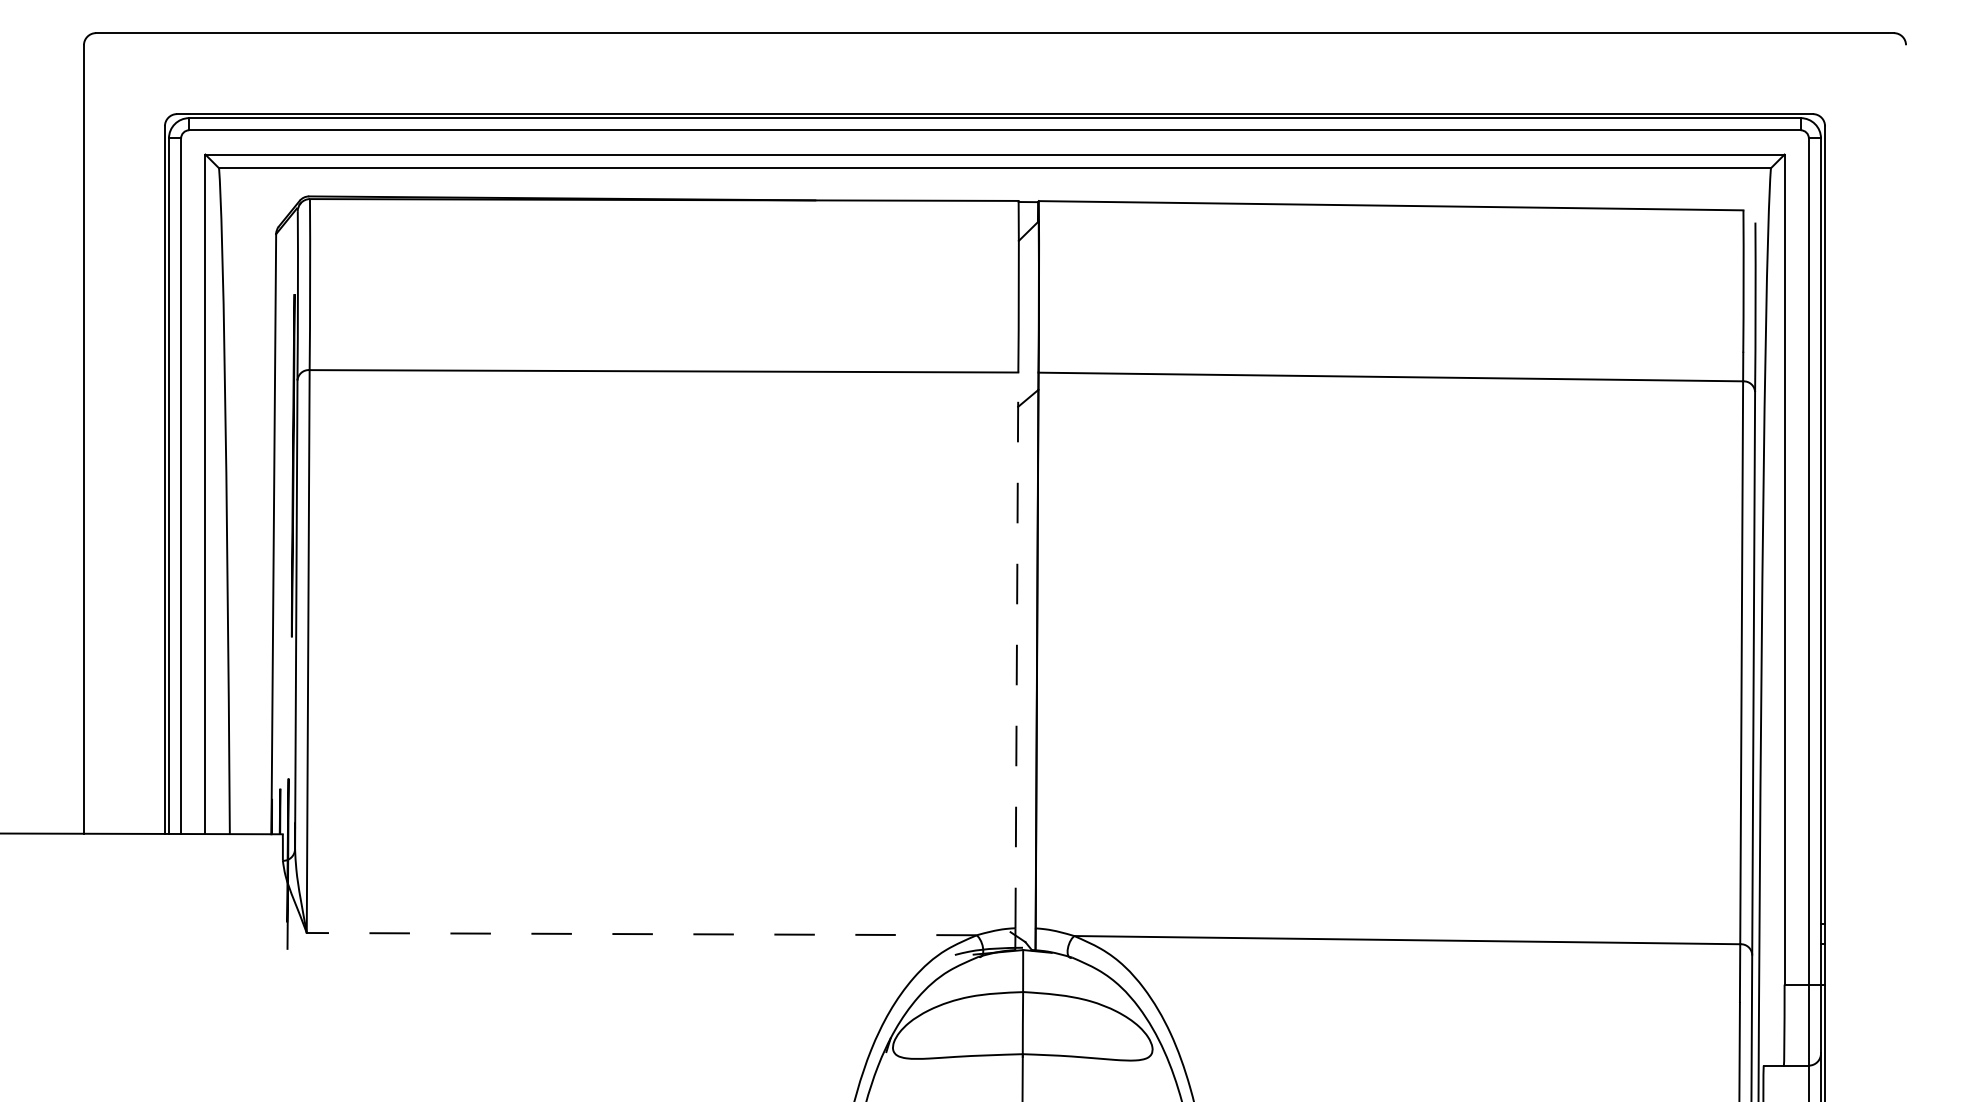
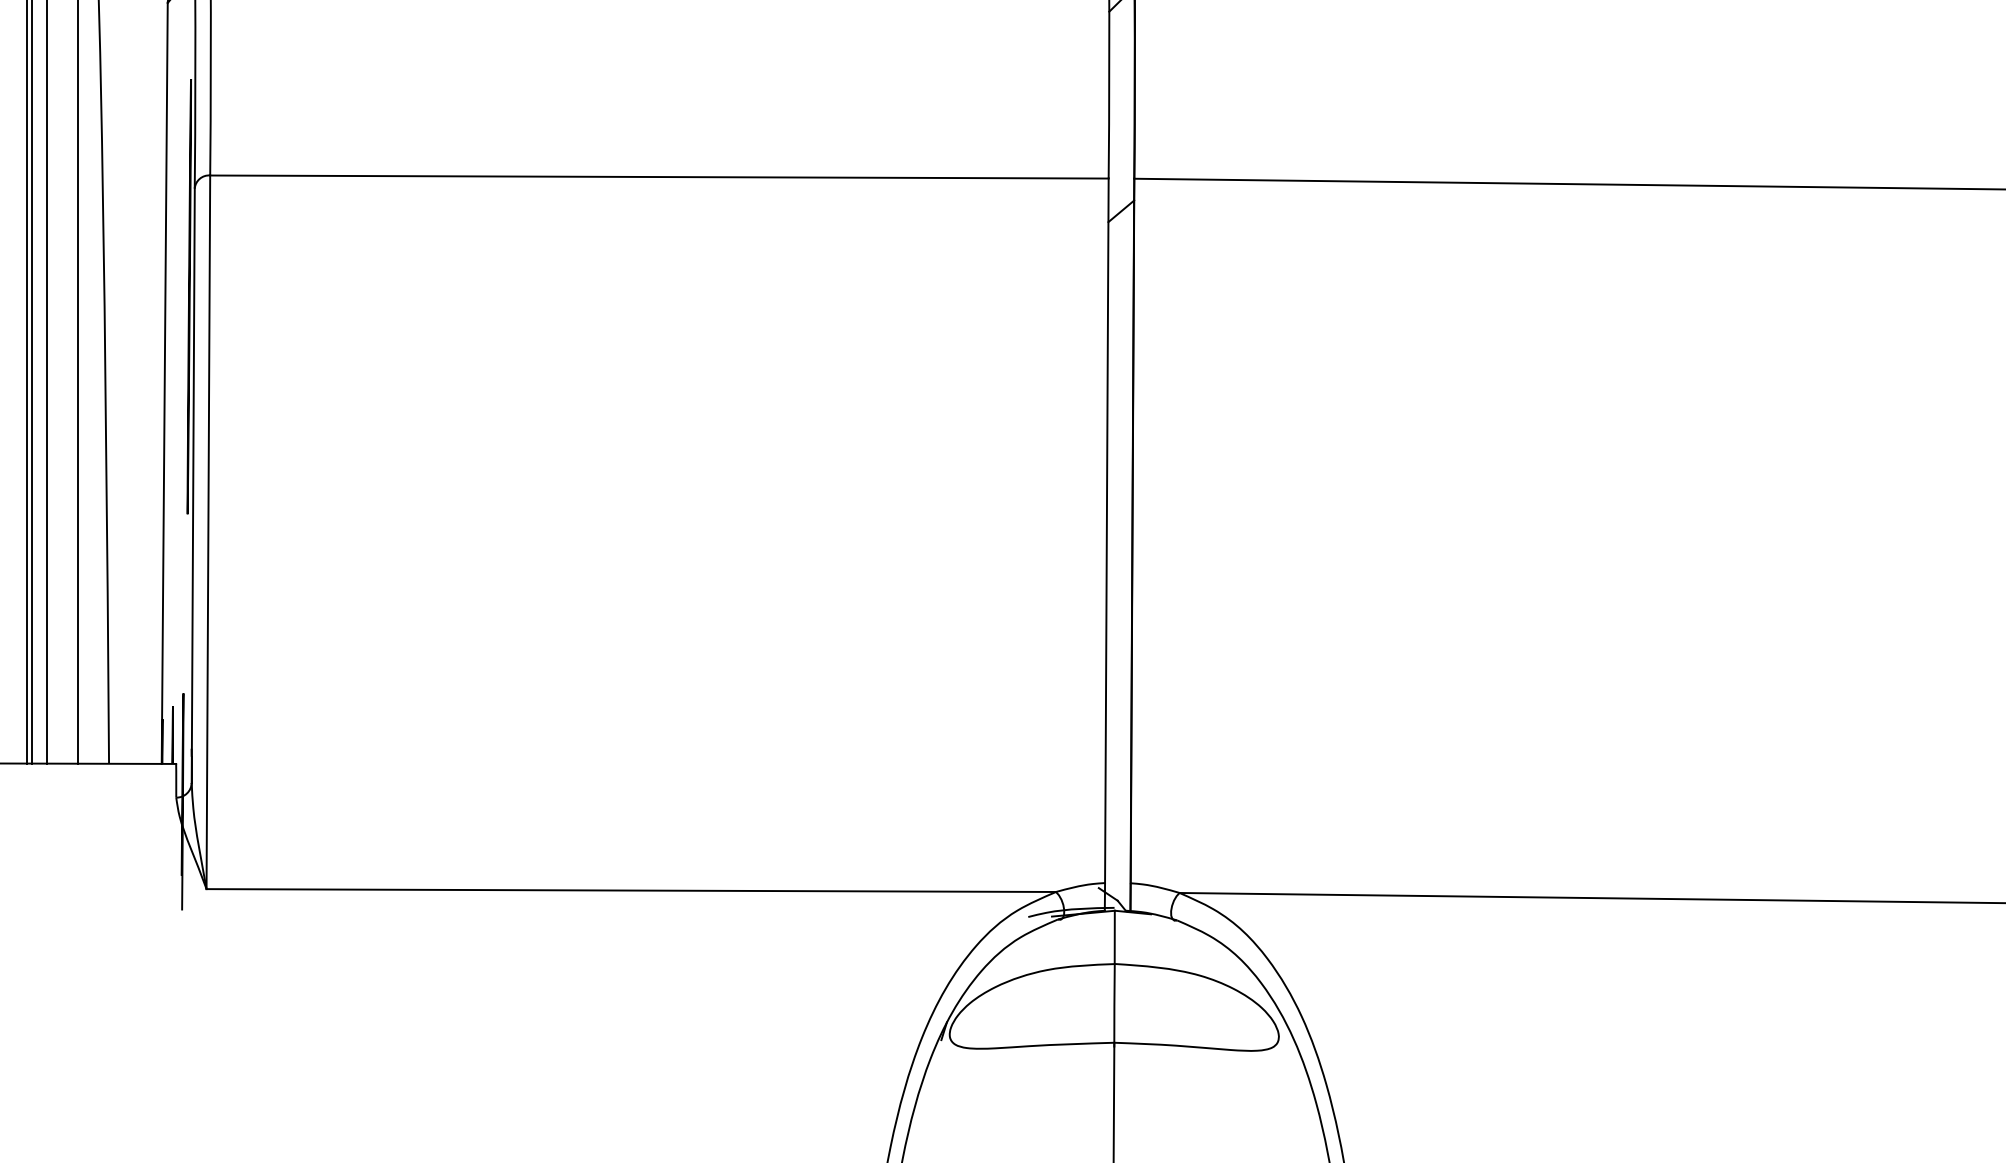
line: (1016, 650) -> (1106, 530), dashed -> solid
line: (641, 934) -> (630, 891), dashed -> solid

